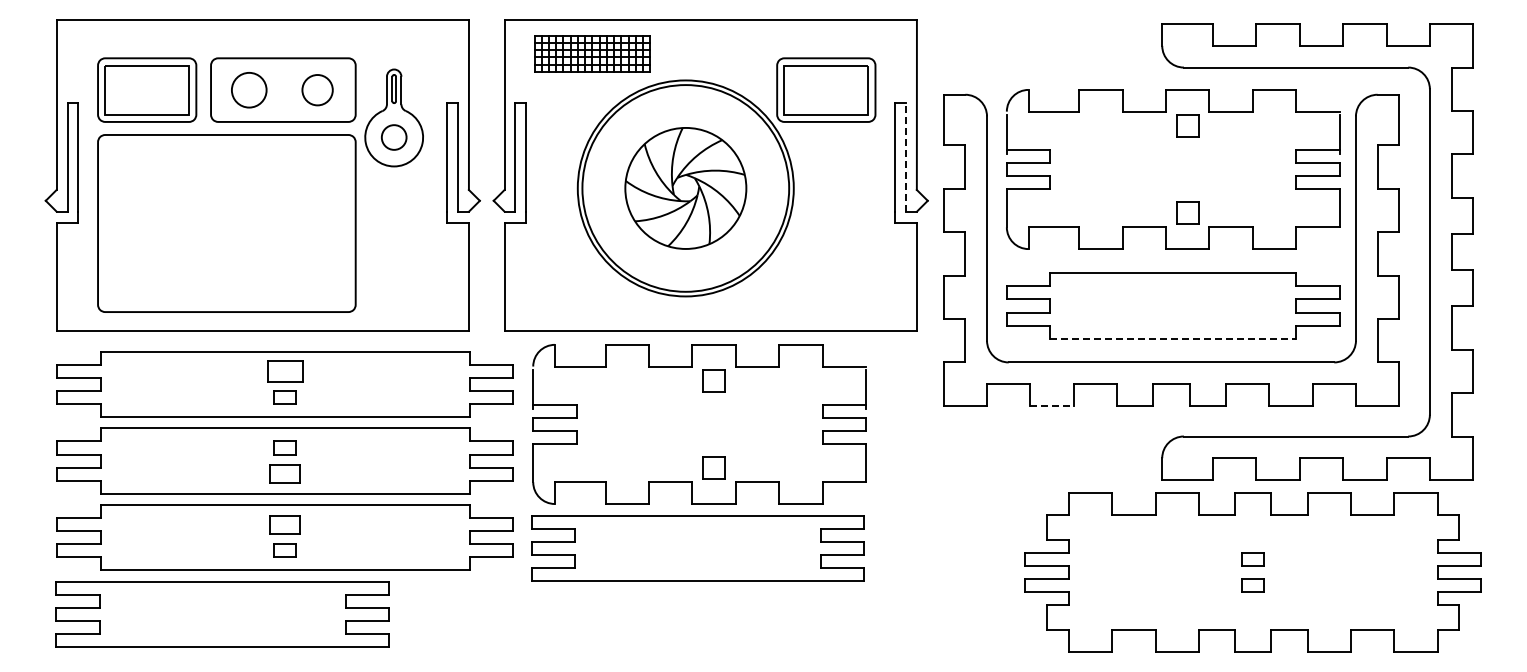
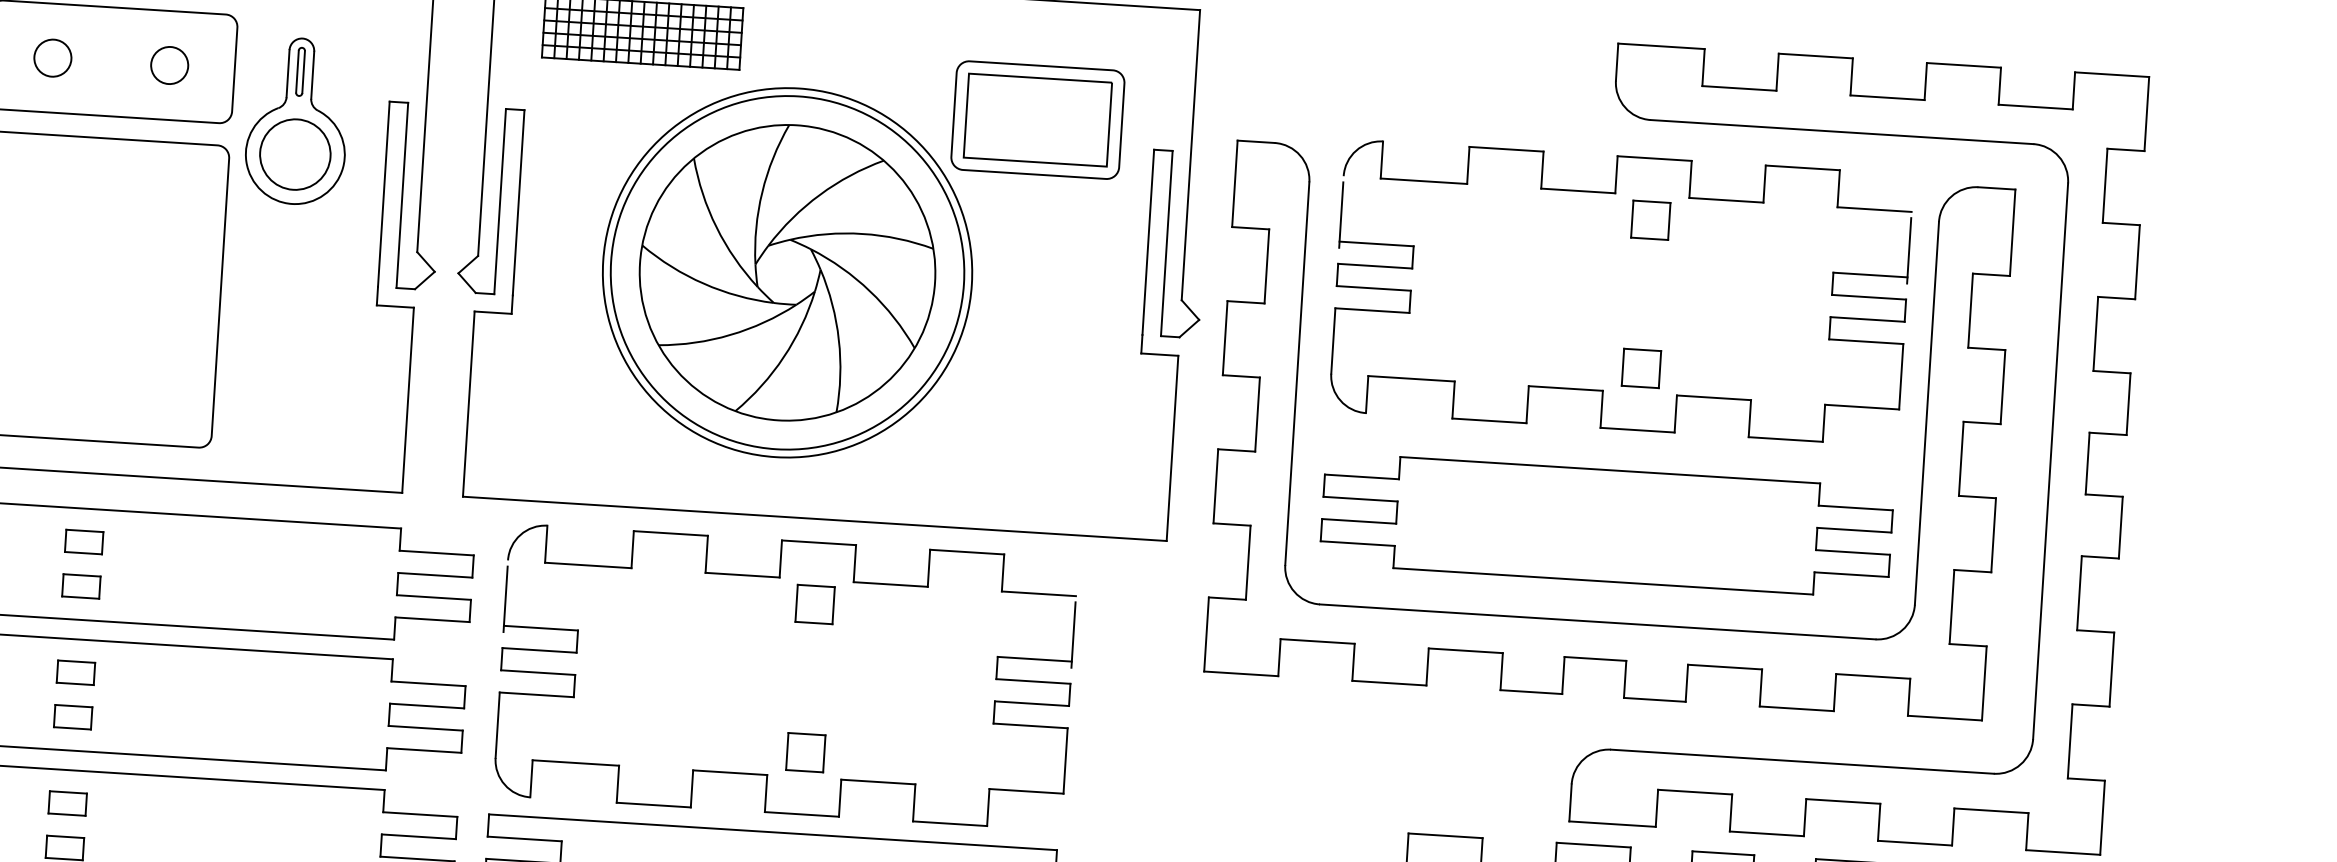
circle: (248, 89) -> (51, 57), size x0.62
circle: (317, 89) -> (169, 64), size x0.71
circle: (393, 137) -> (294, 154), size x1.67
line: (906, 156) -> (1167, 242), dashed -> solid
part: (685, 188) -> (787, 272), size x1.43
line: (1173, 338) -> (1603, 581), dashed -> solid
part: (284, 371) -> (83, 542), size x0.62
line: (1052, 405) -> (1390, 682), dashed -> solid
part: (284, 474) -> (71, 717), size x0.71
part: (284, 524) -> (66, 803), size x0.71

